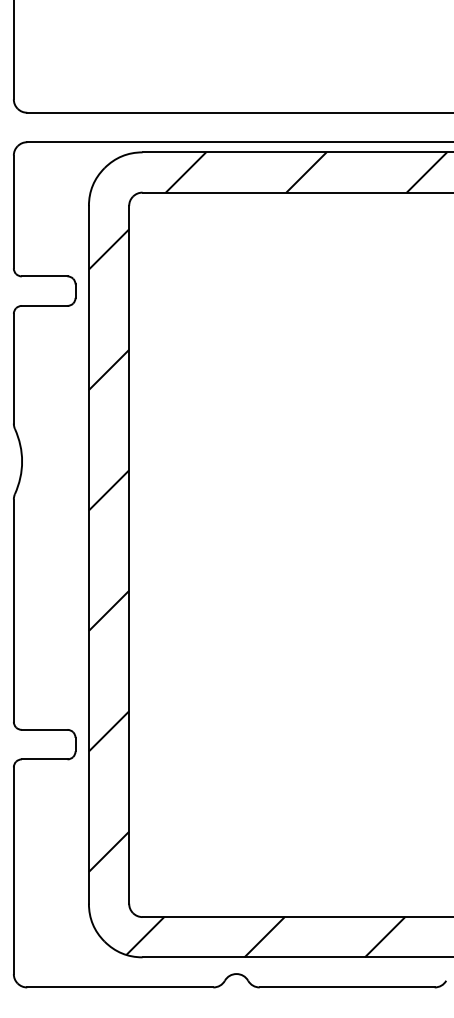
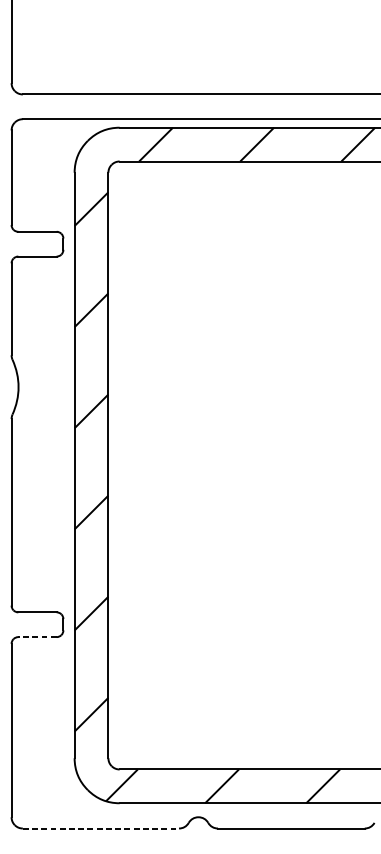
line: (44, 759) -> (37, 637), solid -> dashed
line: (120, 987) -> (101, 828), solid -> dashed

